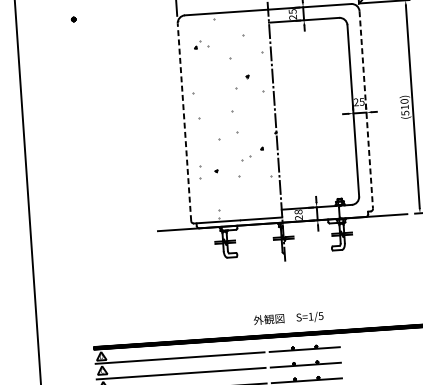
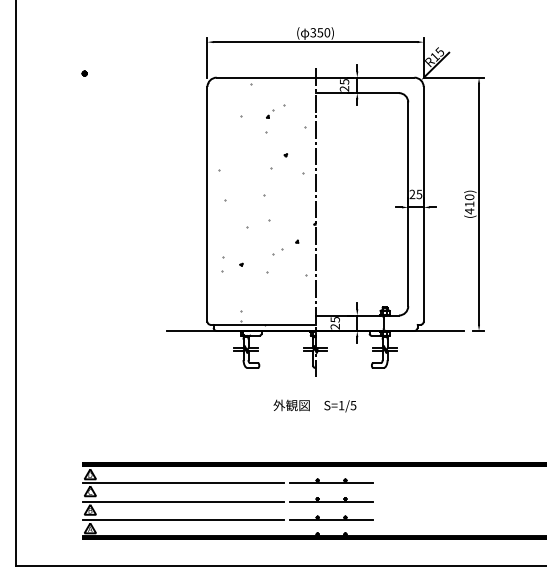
part: (197, 44) -> (270, 113), moved
line: (366, 110) -> (423, 204), dashed -> solid
text: (405, 113) -> (469, 211), (510) -> (410)
line: (184, 121) -> (207, 203), dashed -> solid
text: (297, 211) -> (334, 319), 28 -> 25
text: (288, 318) -> (314, 405), moved

